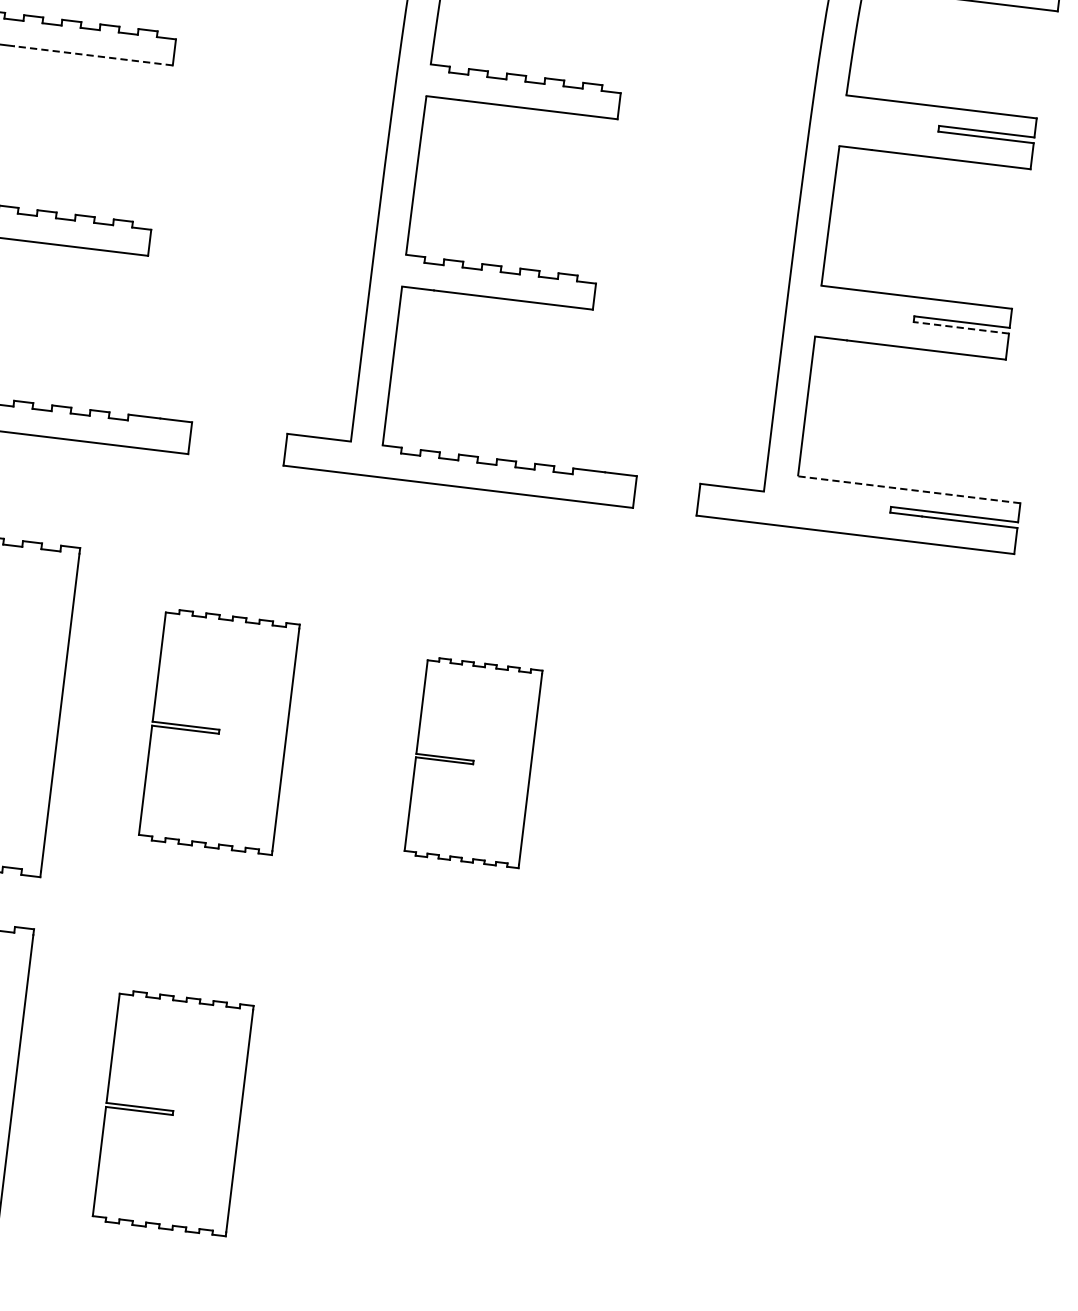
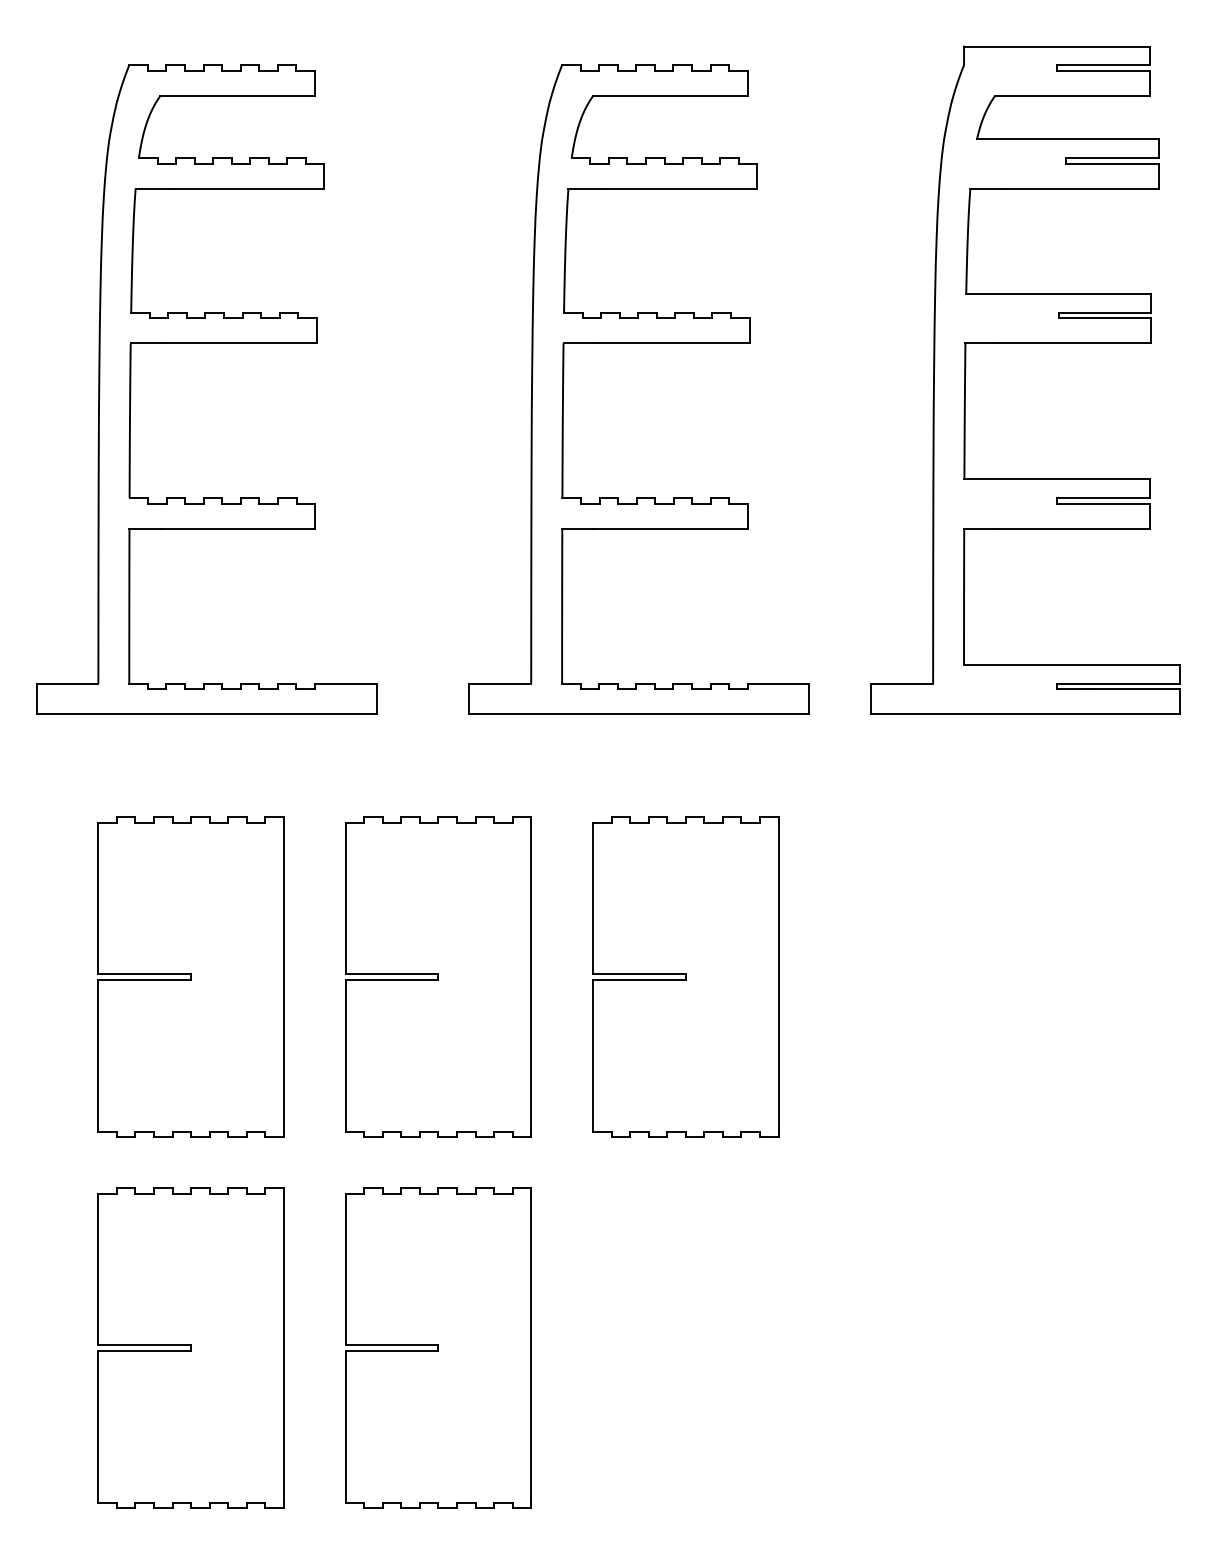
line: (92, 55) -> (238, 343), dashed -> solid
line: (960, 327) -> (1102, 503), dashed -> solid
line: (908, 489) -> (1071, 664), dashed -> solid
part: (219, 731) -> (438, 976), size x1.43
part: (473, 761) -> (685, 976), size x1.67
part: (173, 1112) -> (438, 1347), size x1.43

